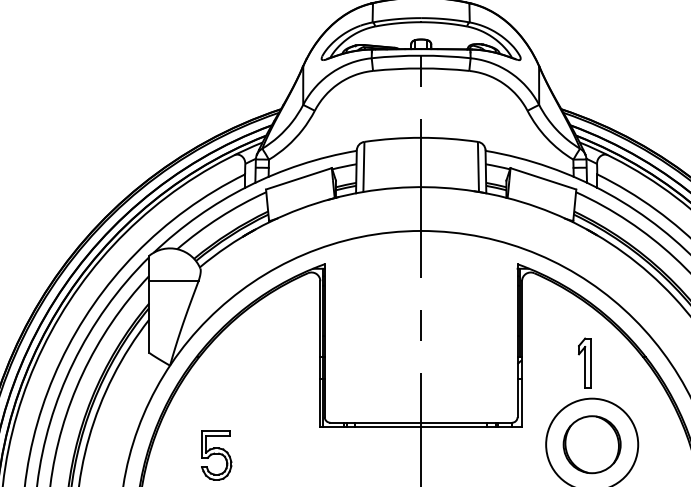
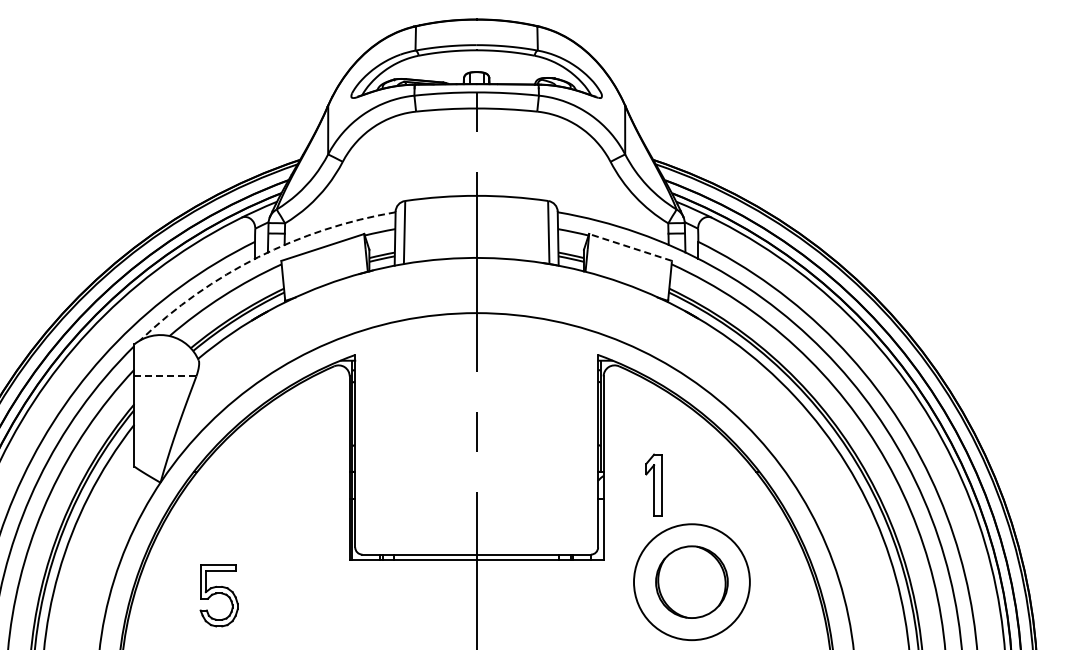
line: (543, 178) -> (630, 247), solid -> dashed
arc: (247, 186) -> (258, 257), solid -> dashed
line: (174, 281) -> (165, 376), solid -> dashed
part: (584, 362) -> (653, 484), moved

